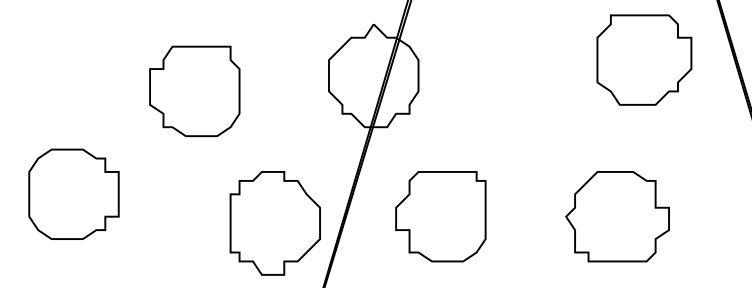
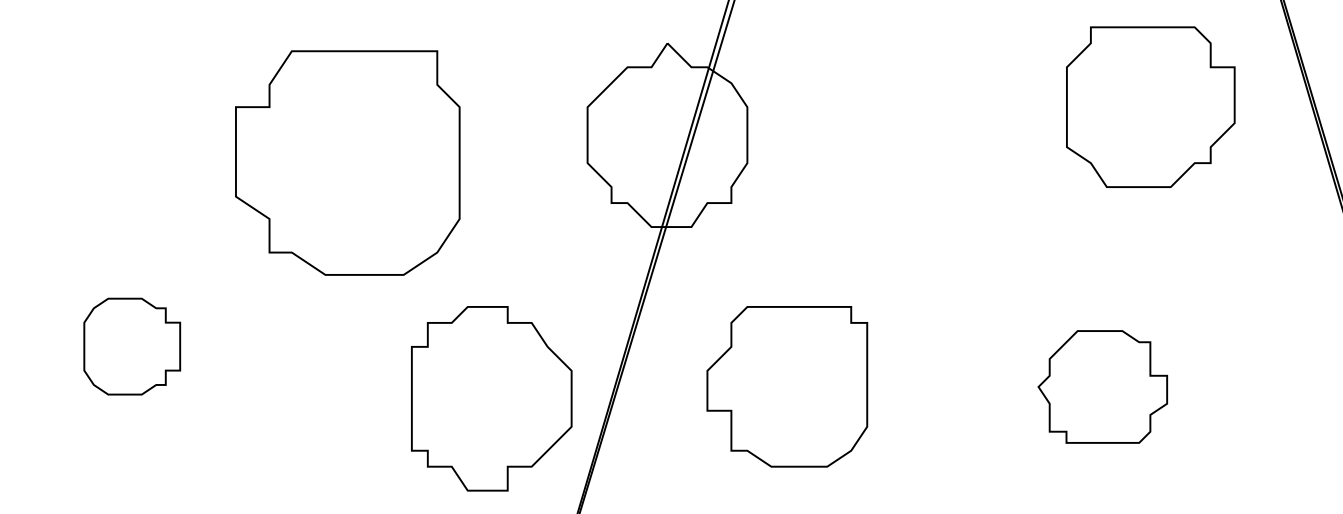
part: (194, 91) -> (347, 163), size x1.4
part: (73, 193) -> (131, 345), size x0.6
part: (617, 216) -> (1102, 386), size x0.7

